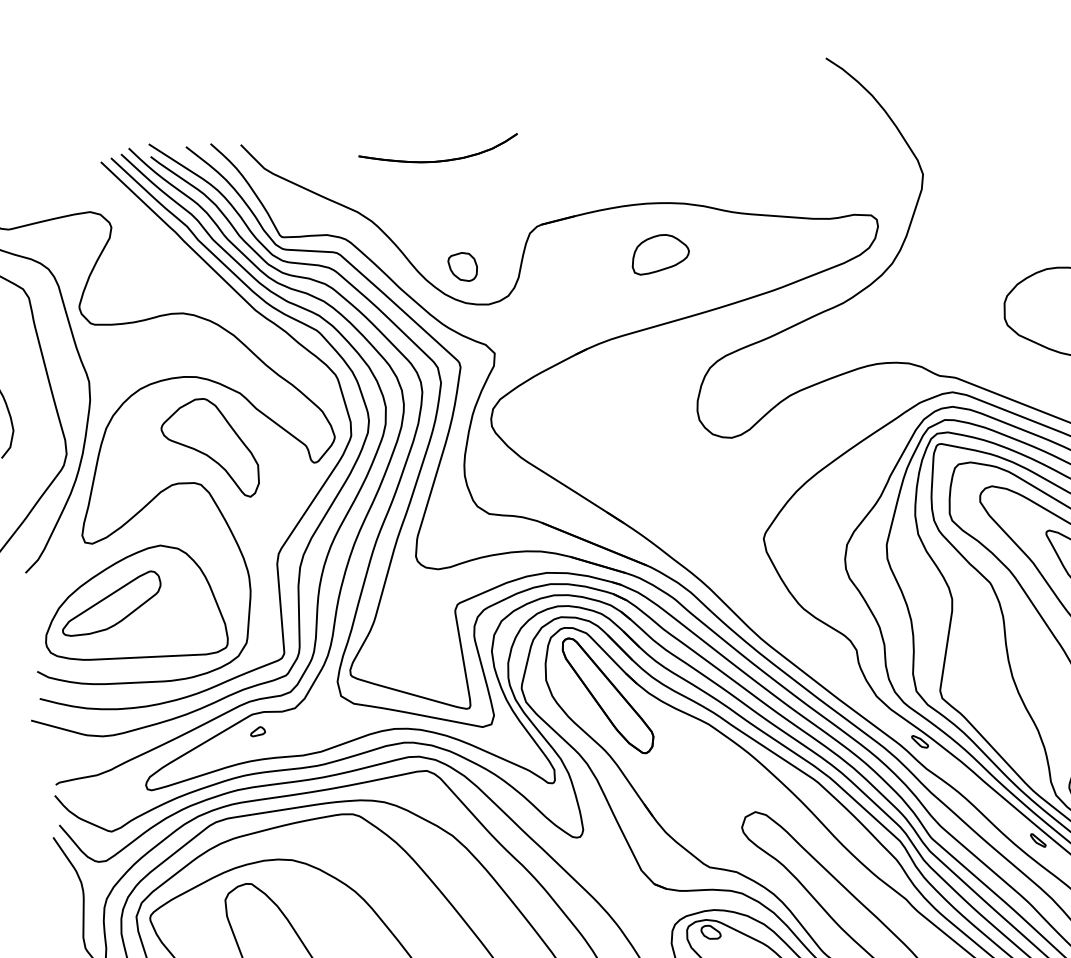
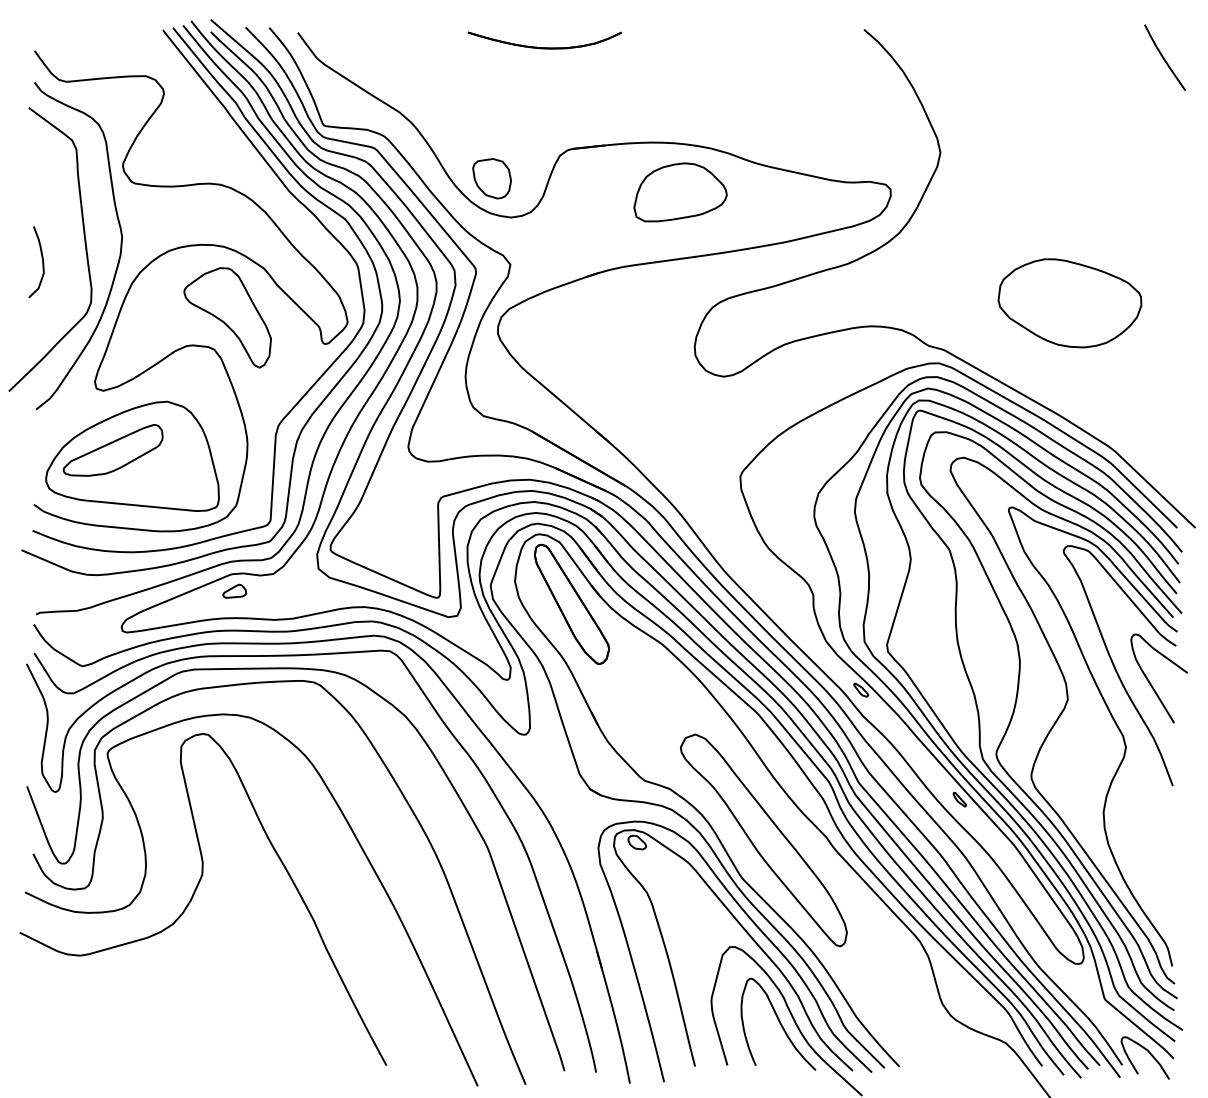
part: (439, 160) -> (544, 47), moved
part: (660, 253) -> (680, 192), size x1.67
part: (462, 267) -> (491, 178), size x1.43
part: (257, 730) -> (234, 590), size x1.67

